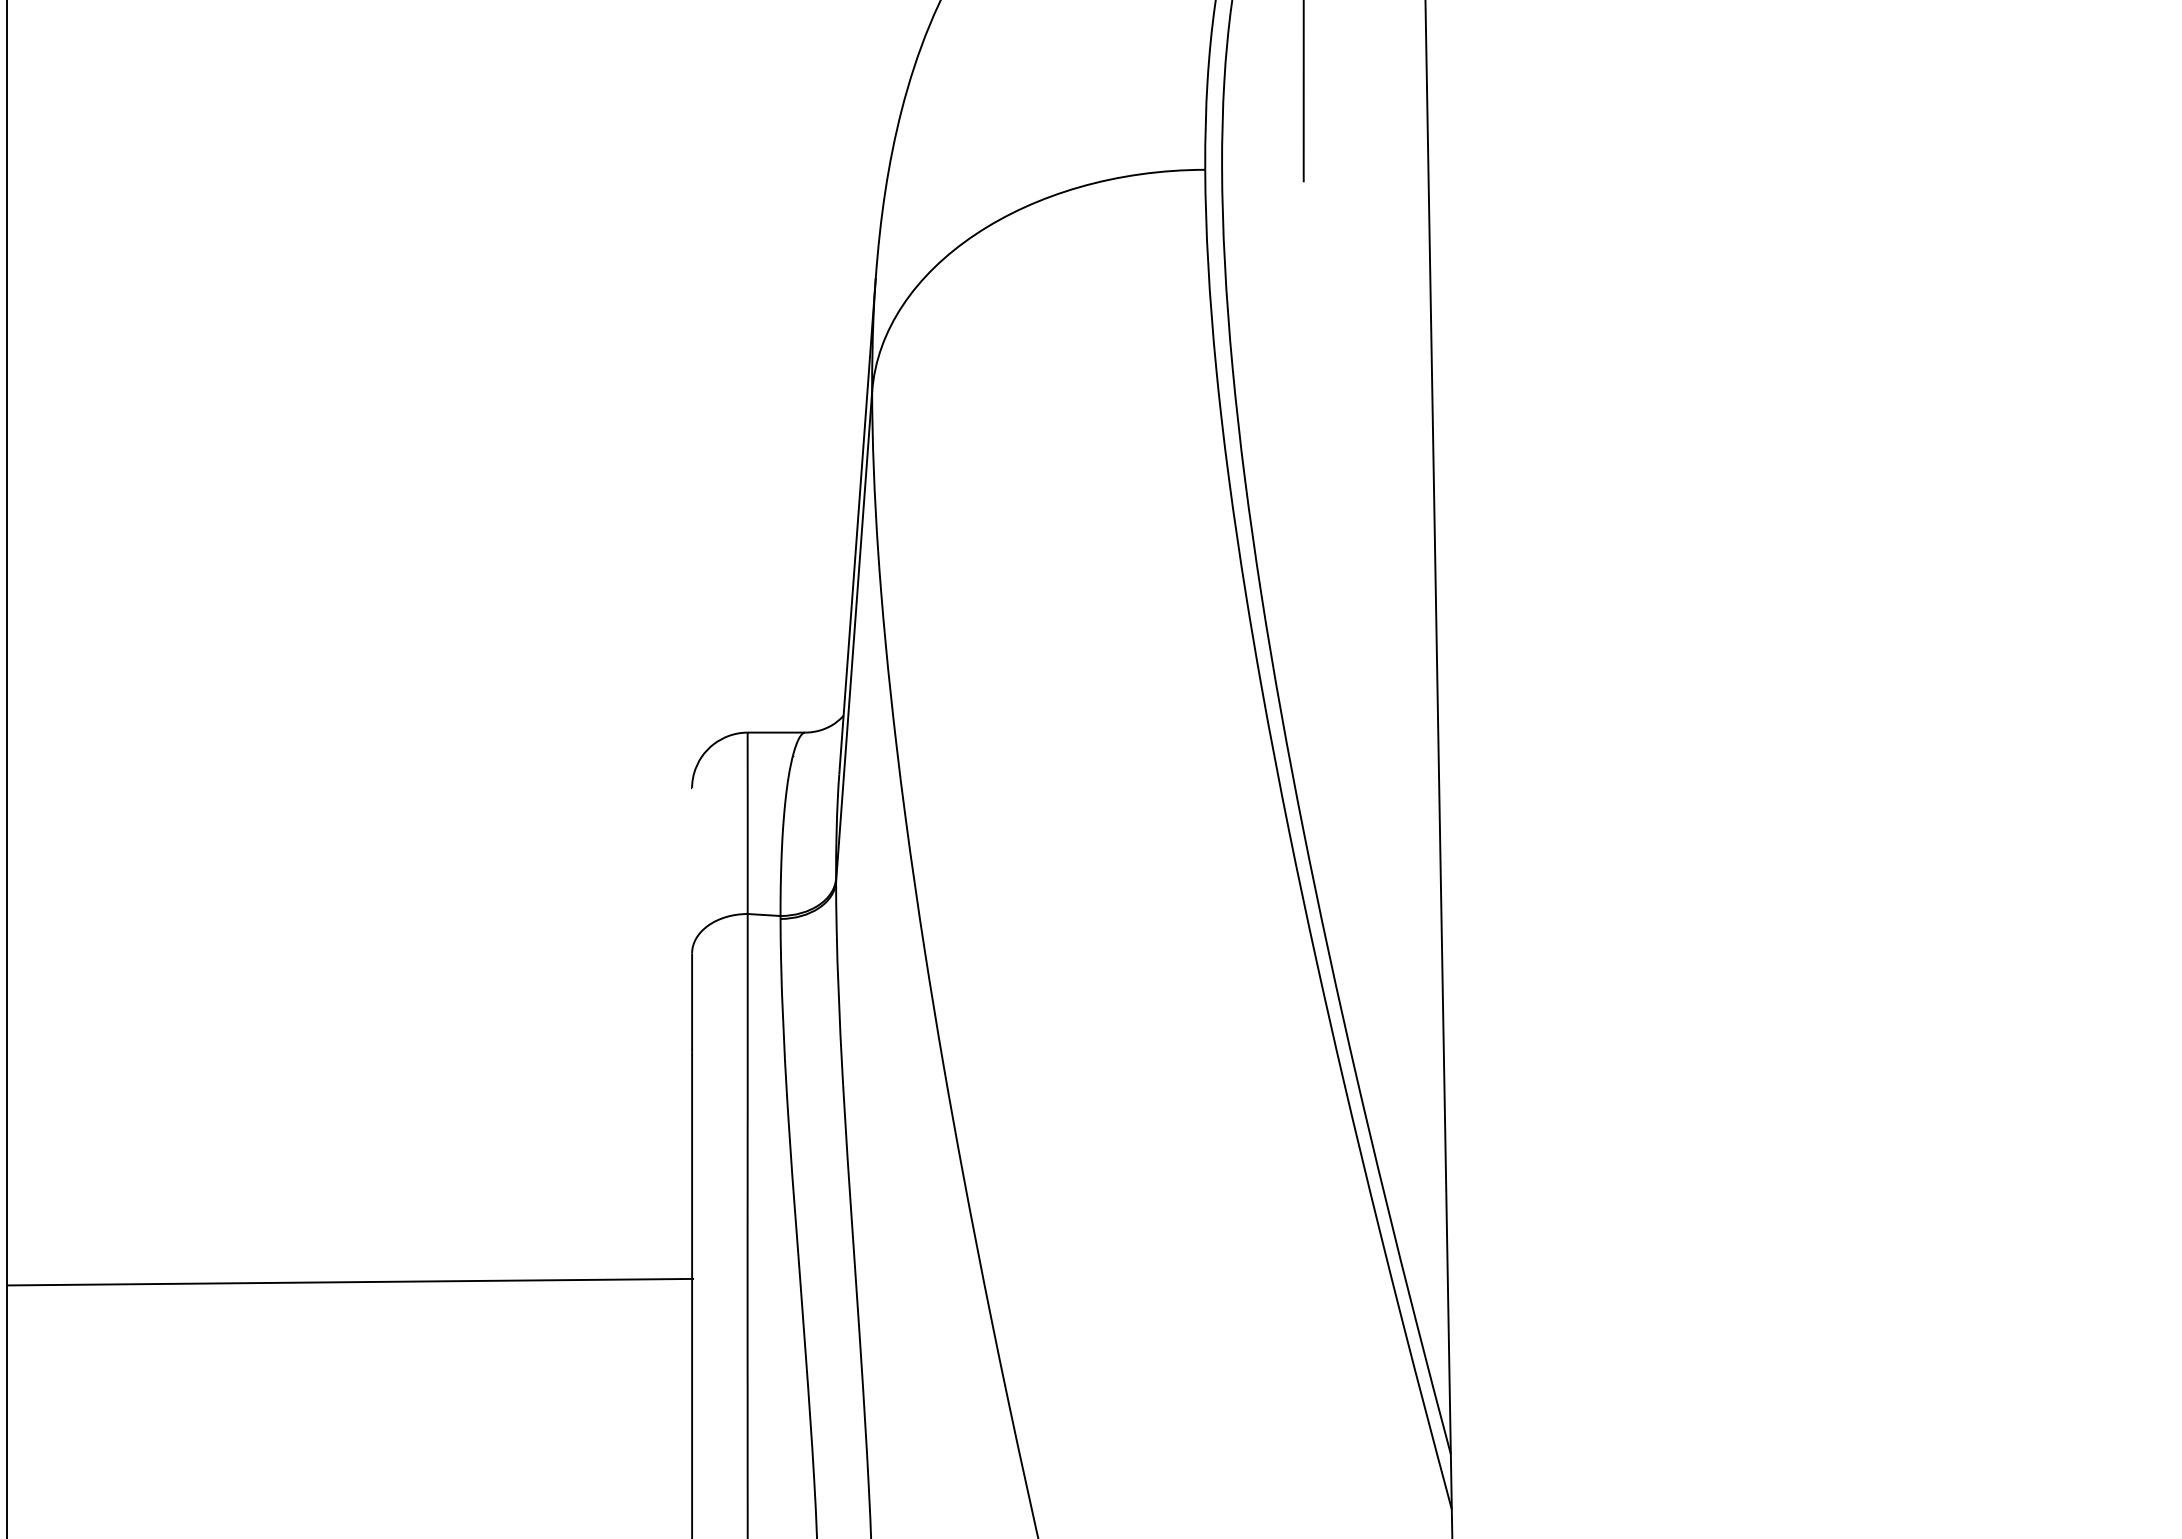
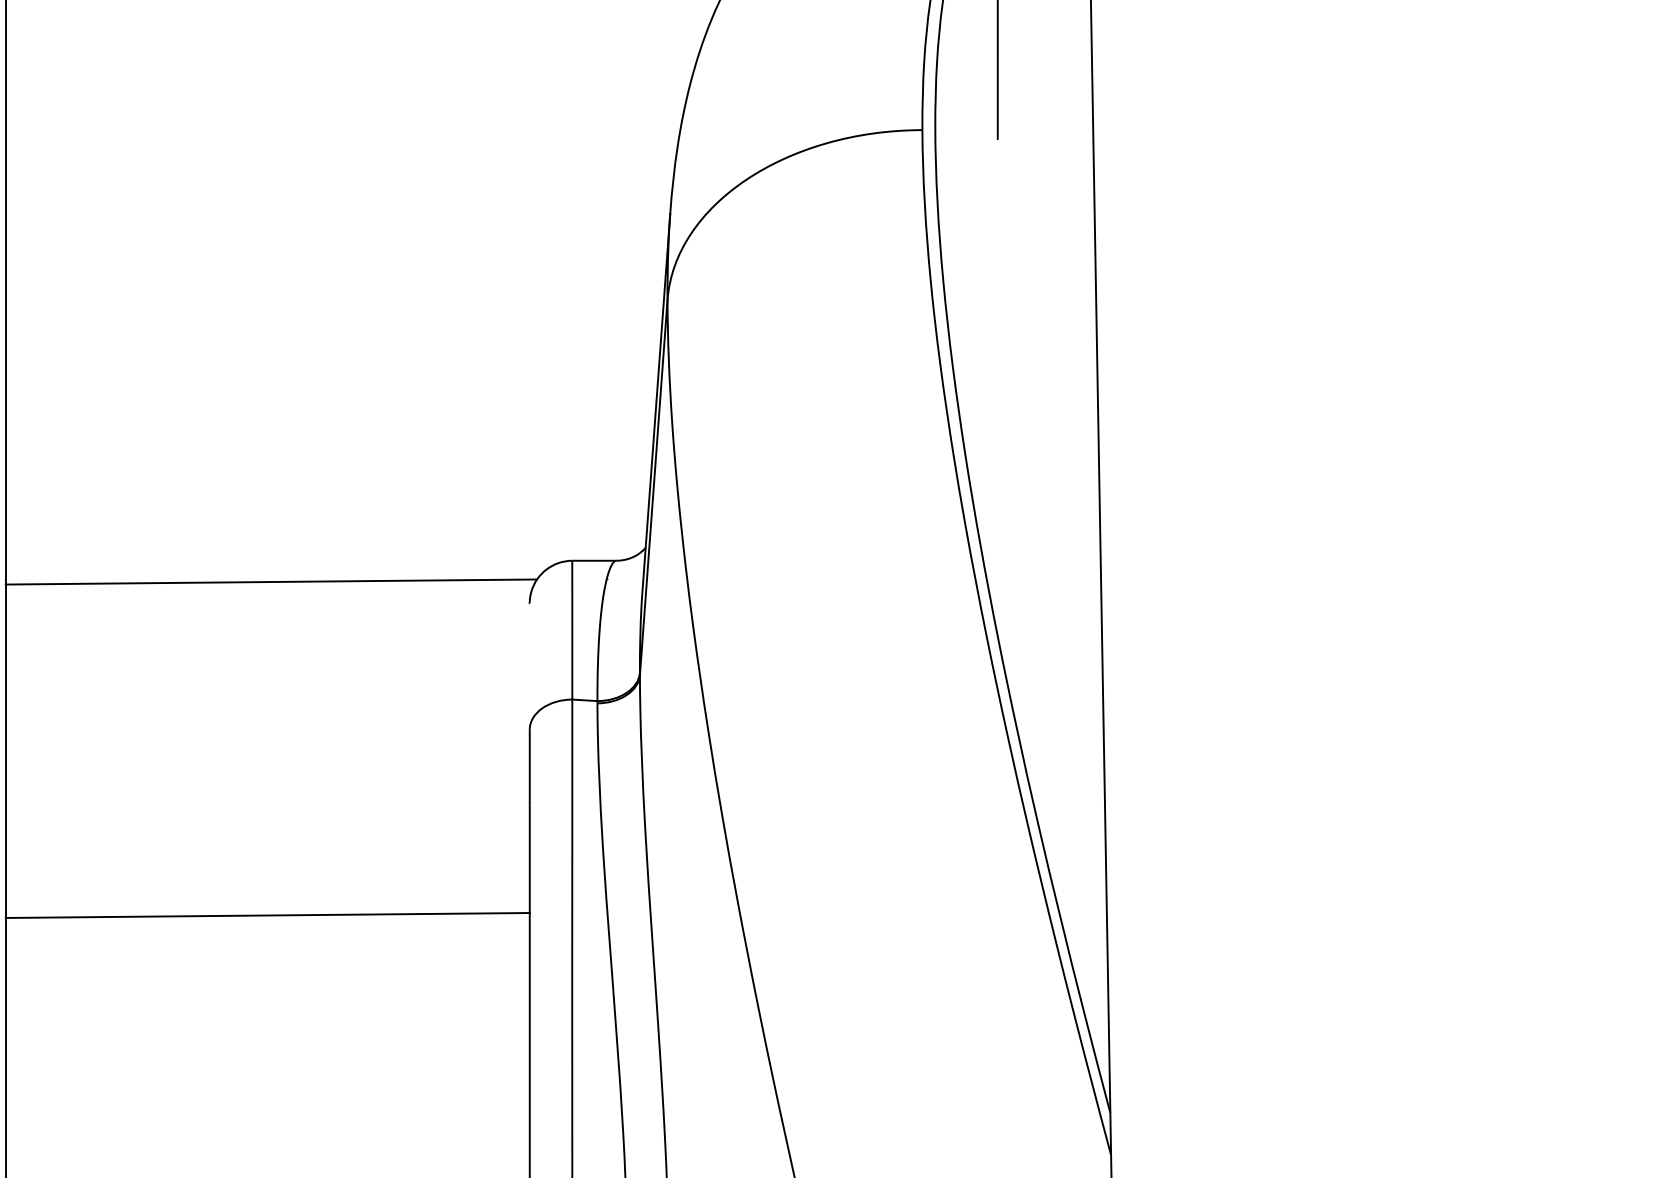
line: (354, 760) -> (271, 582), added
line: (350, 1281) -> (267, 914), moved

